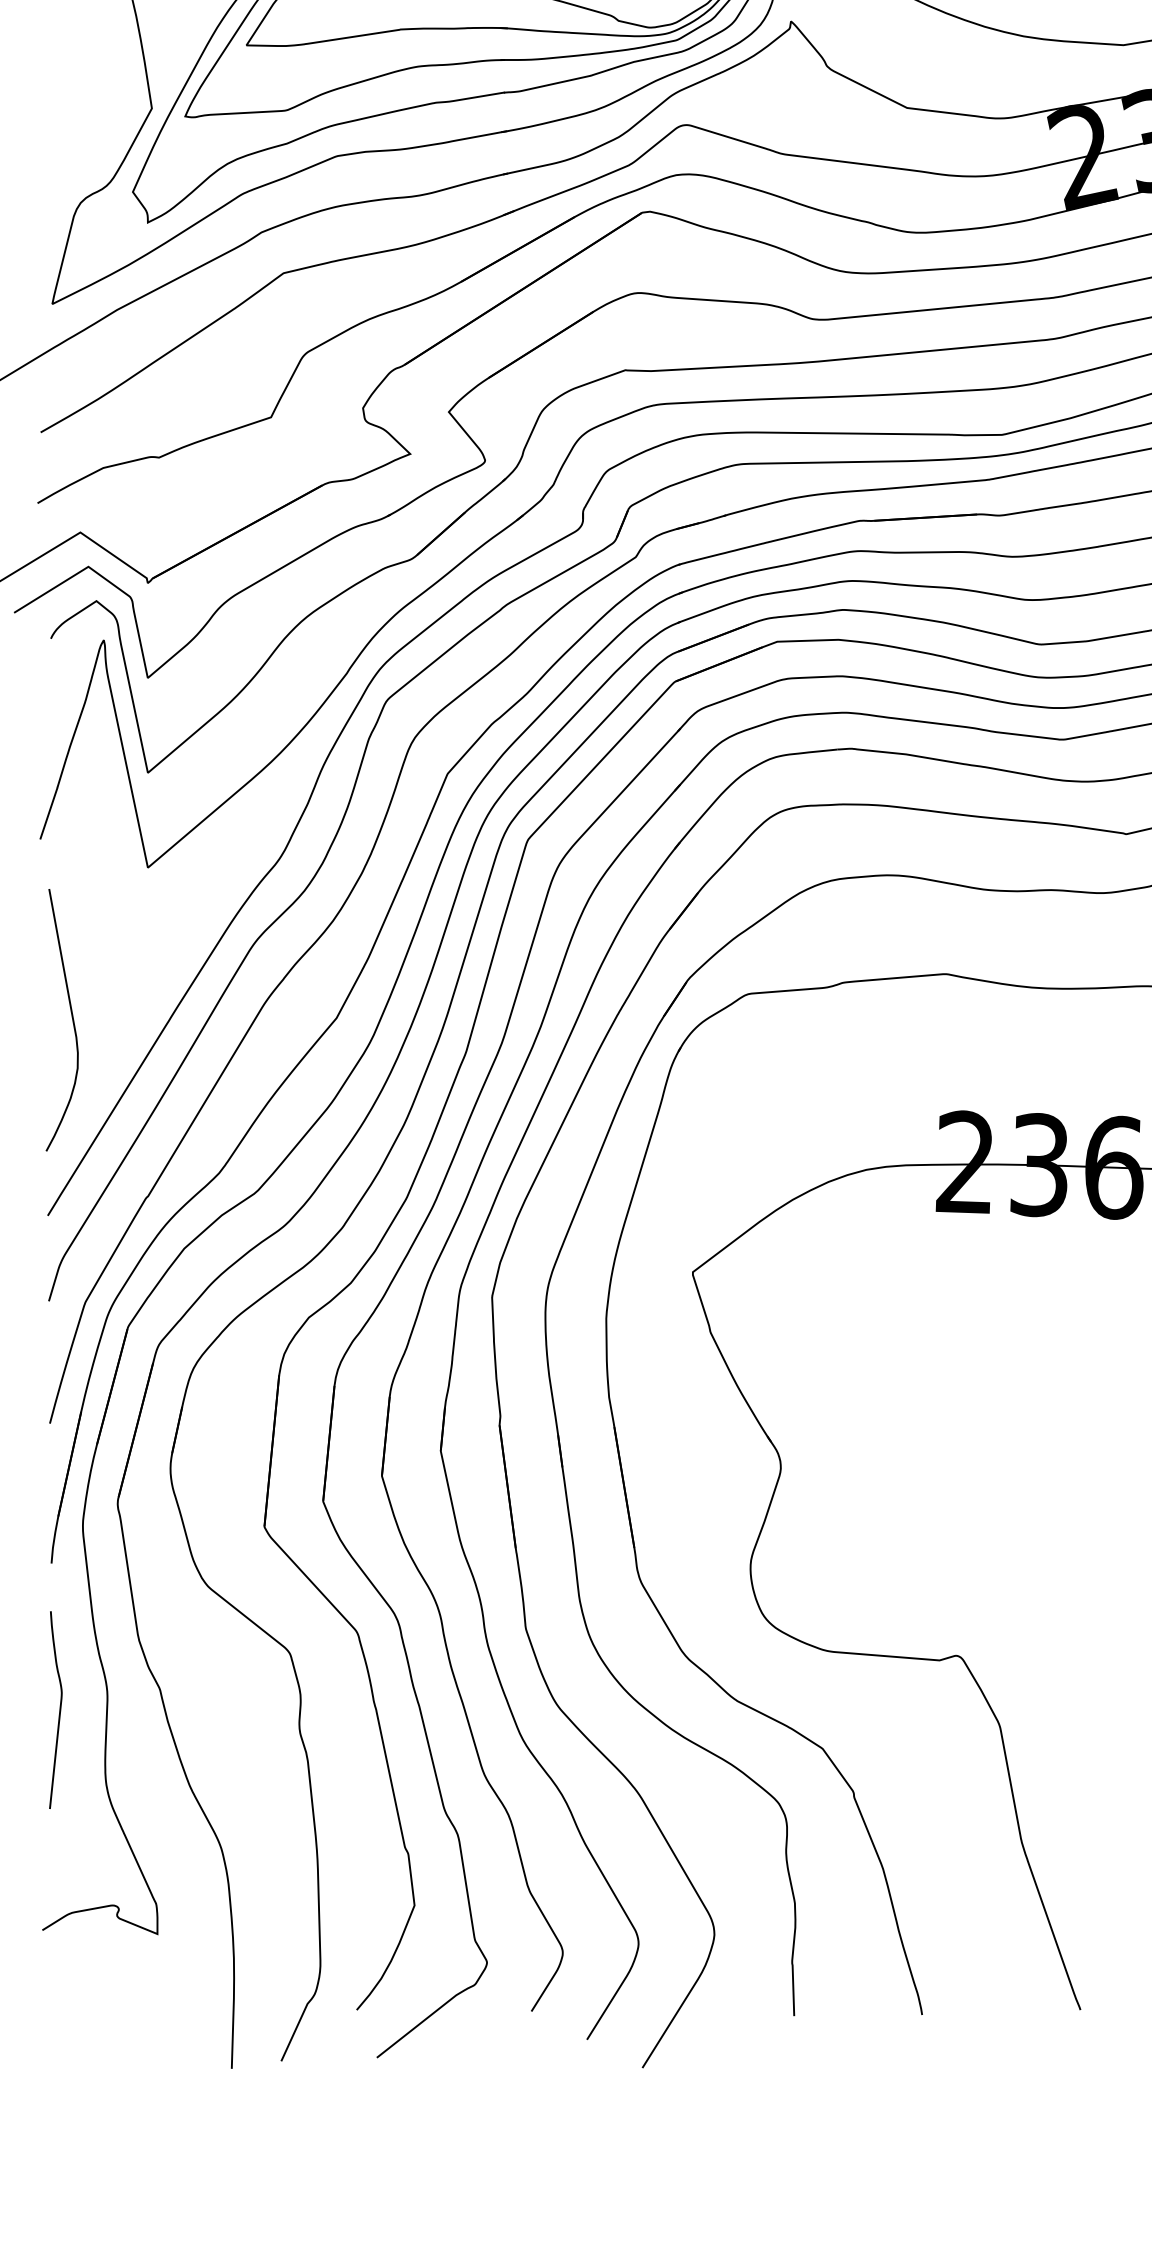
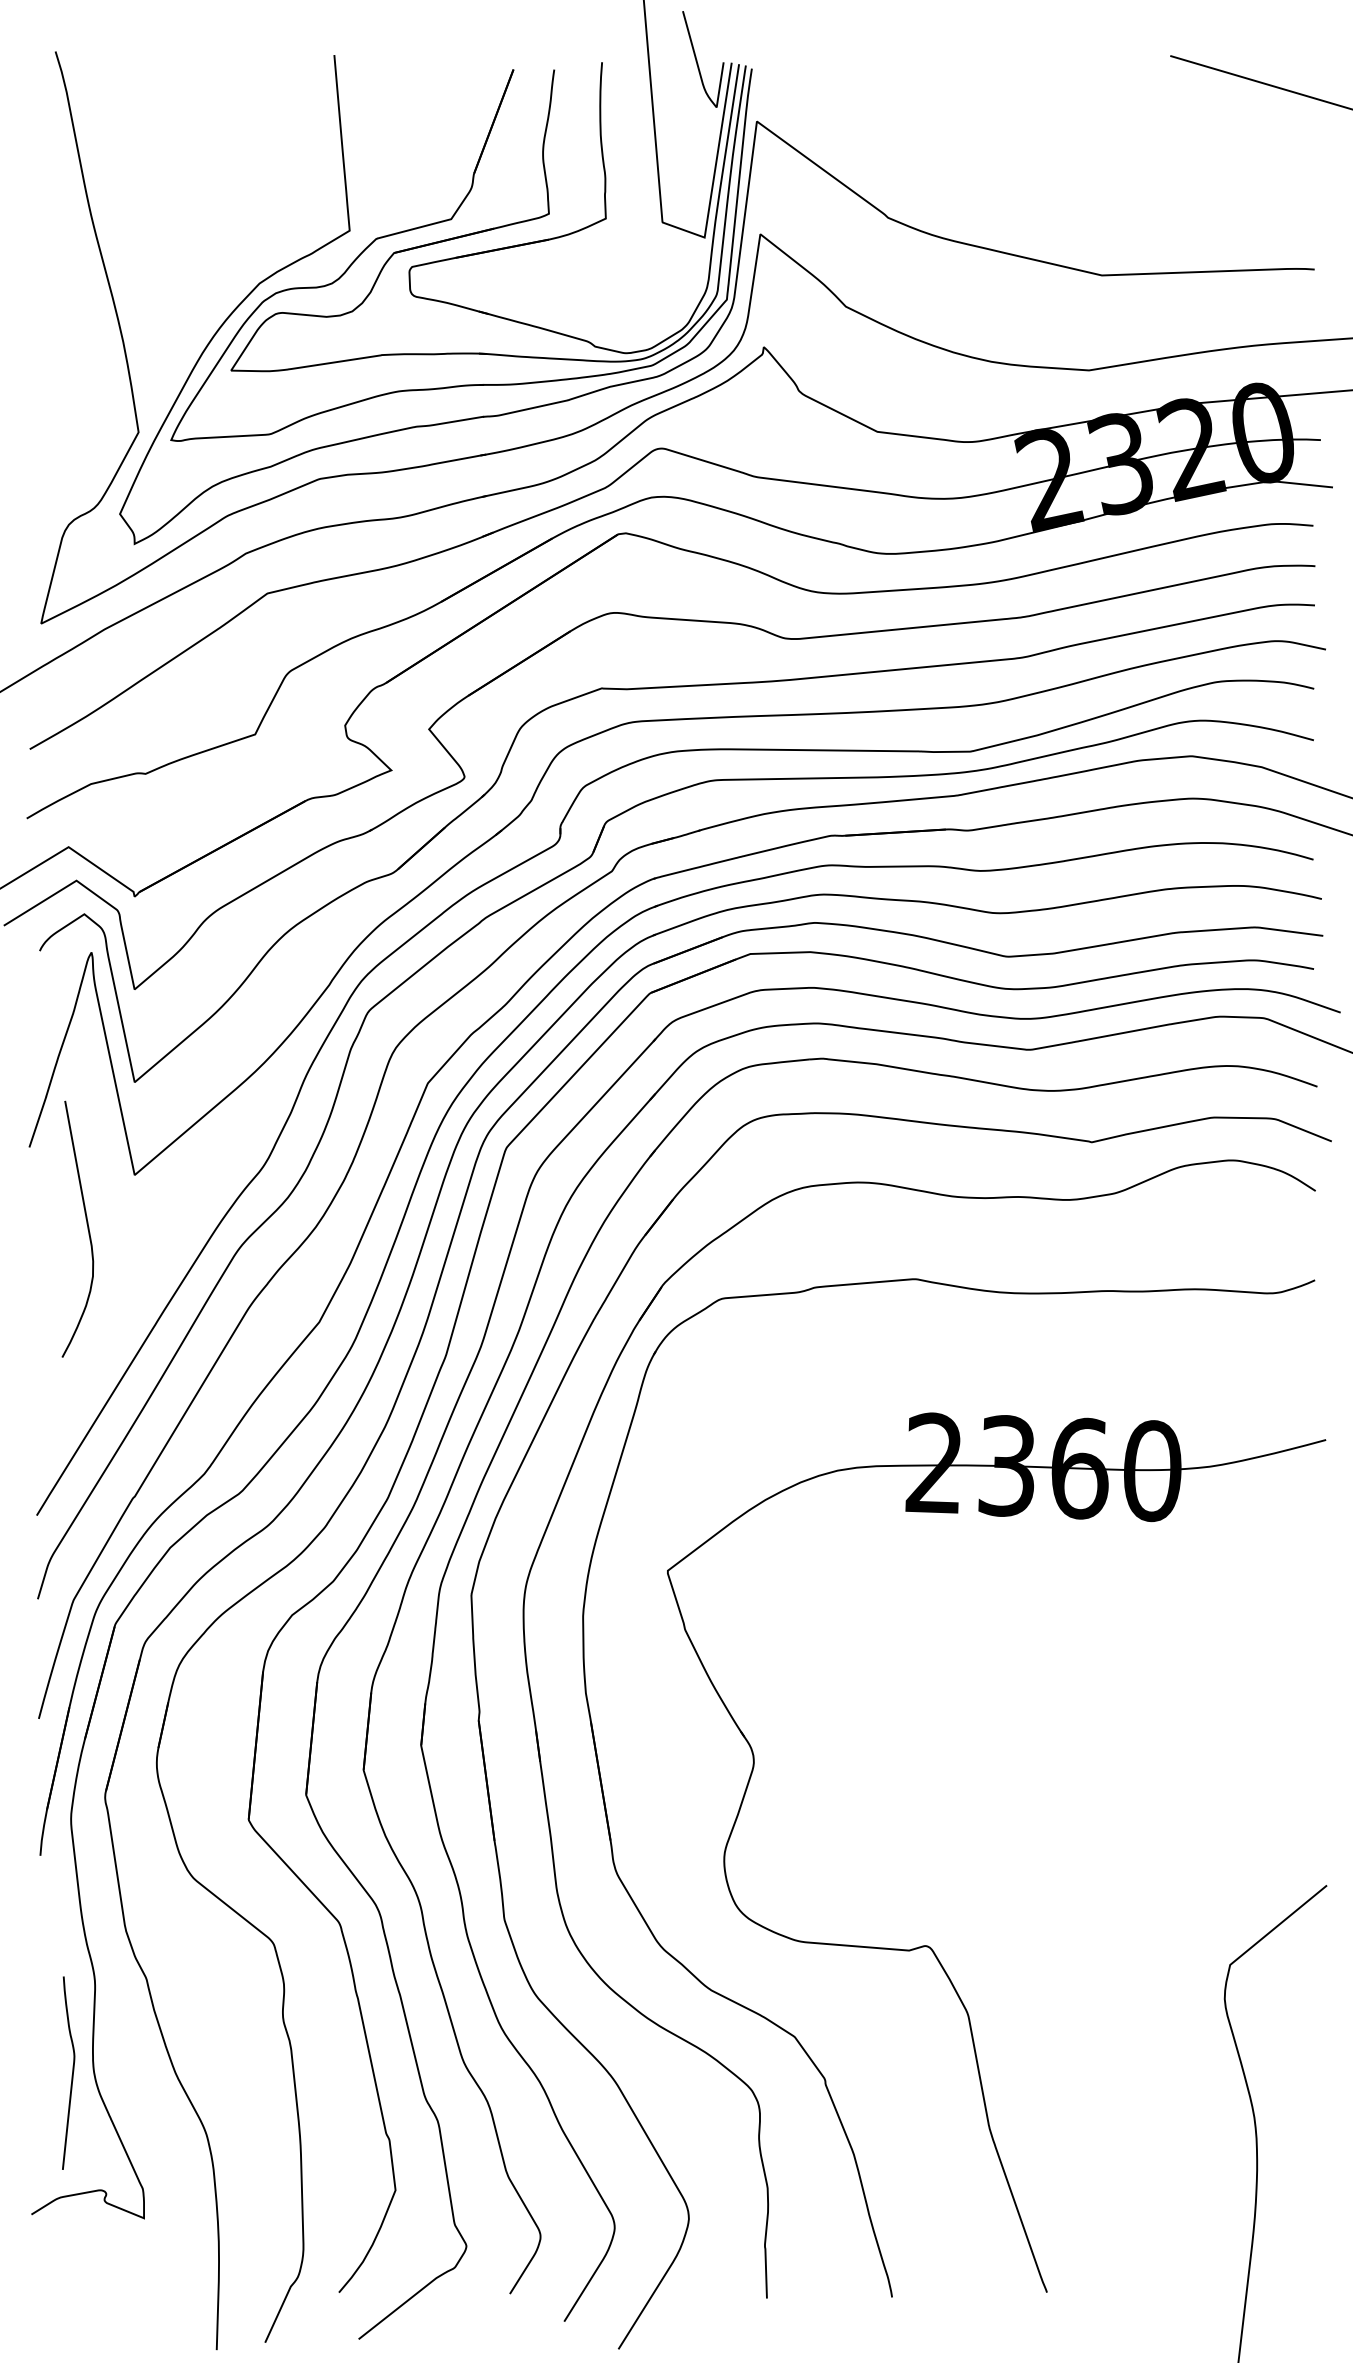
curve: (71, 1015) -> (86, 1224), moved
curve: (59, 1709) -> (72, 2072), moved

